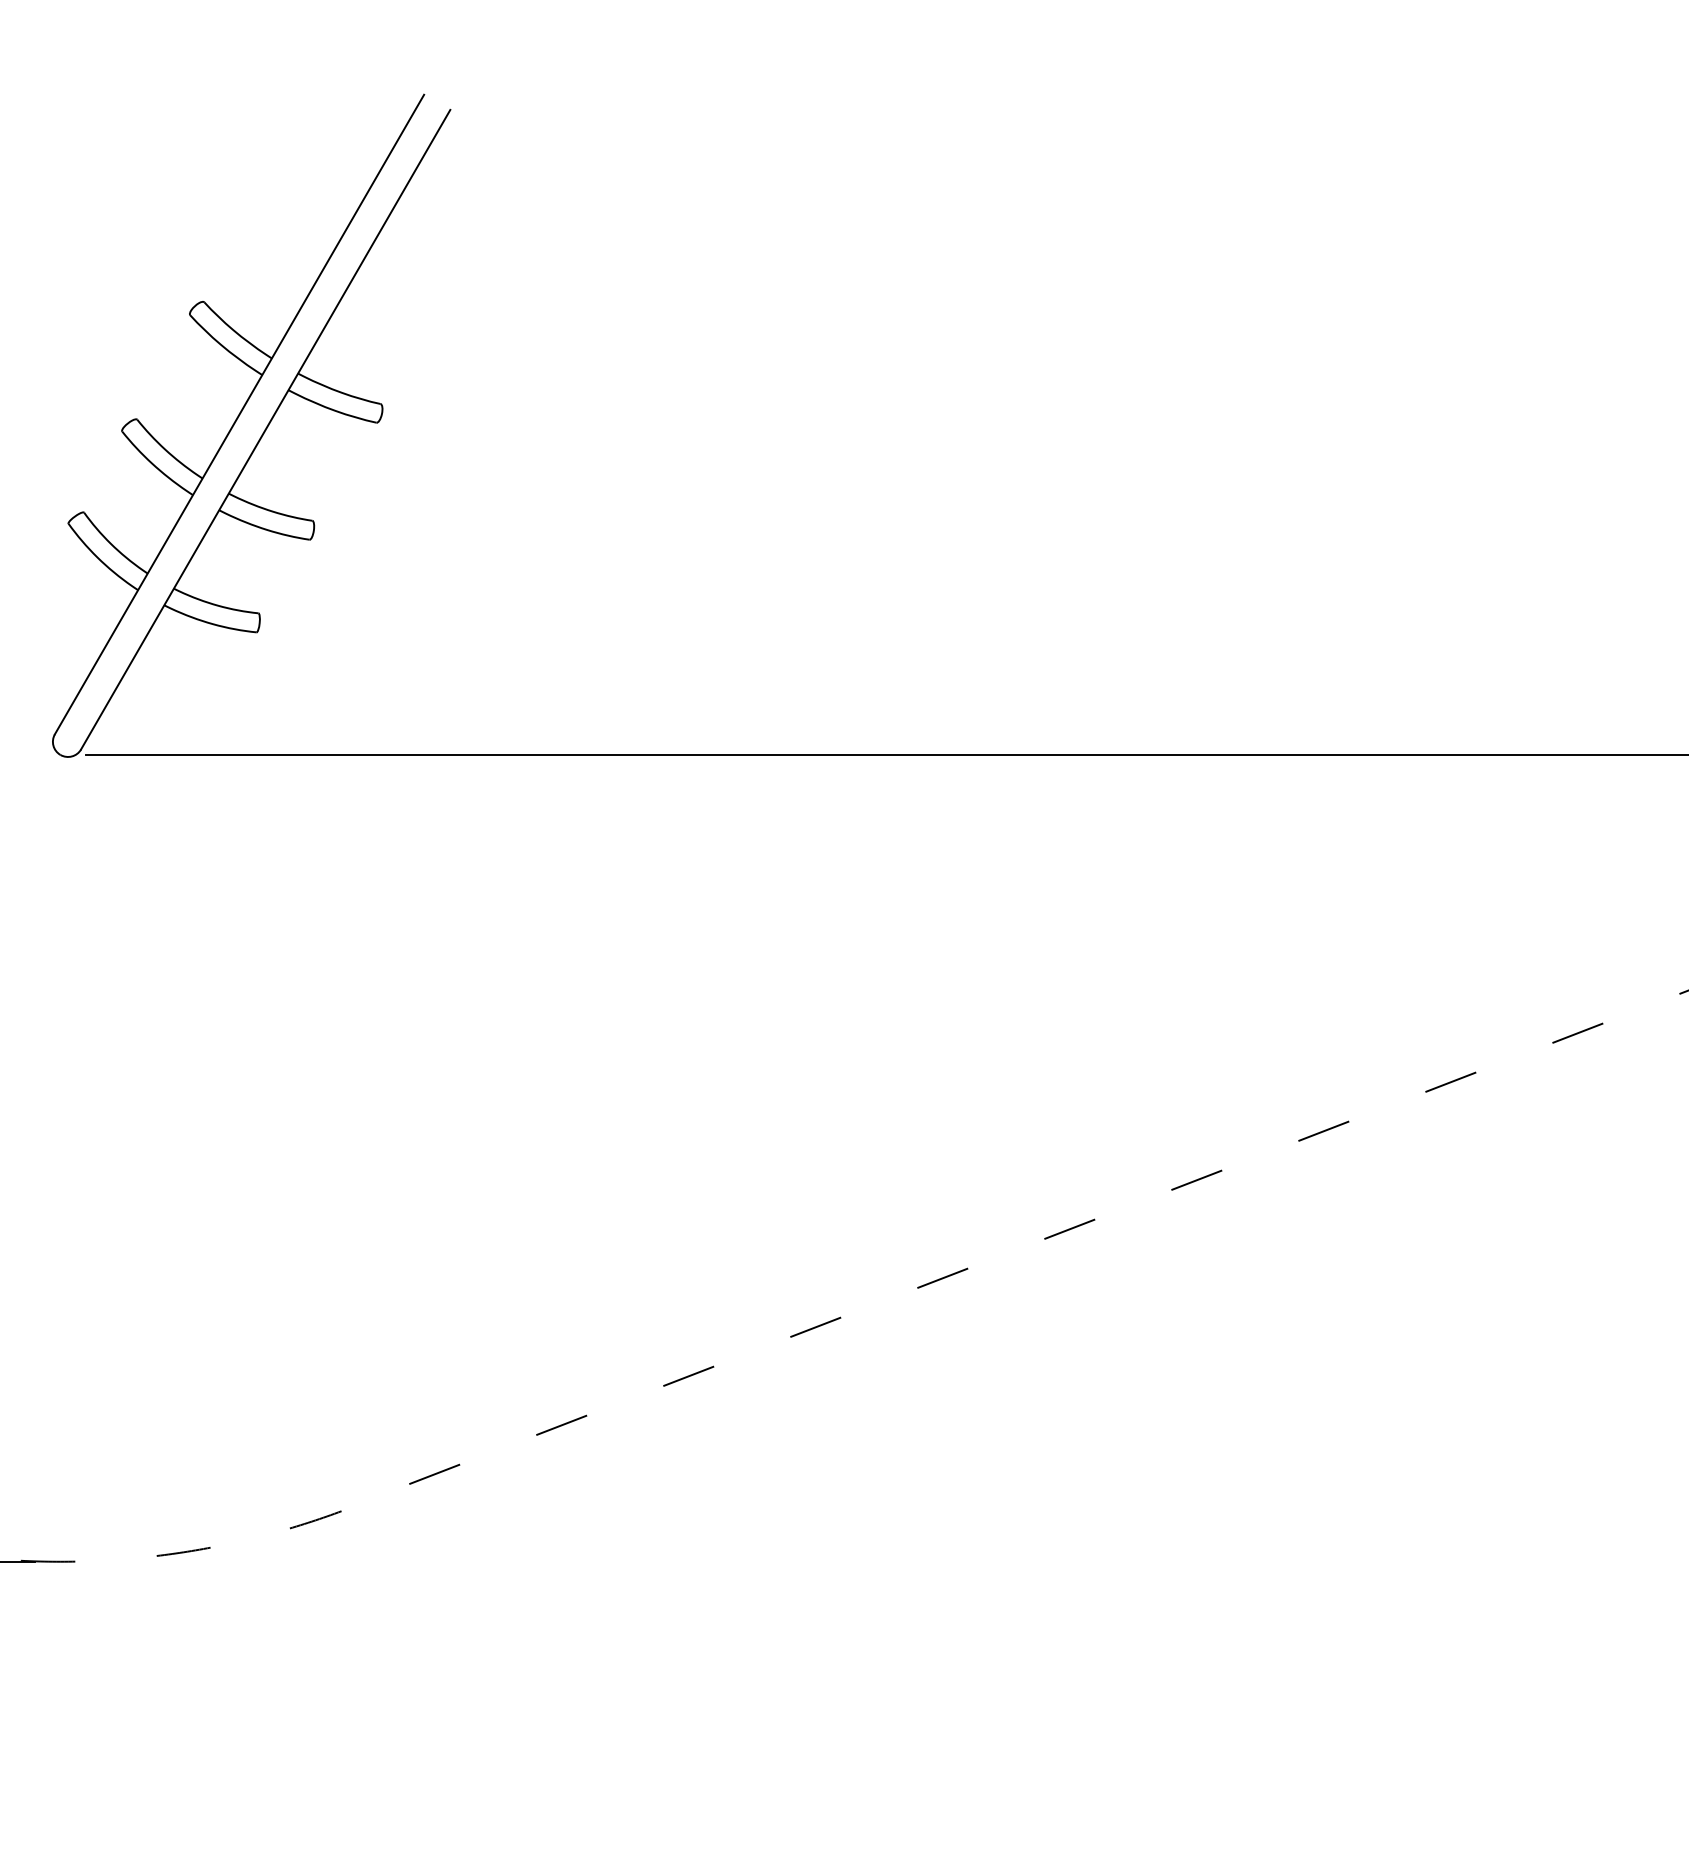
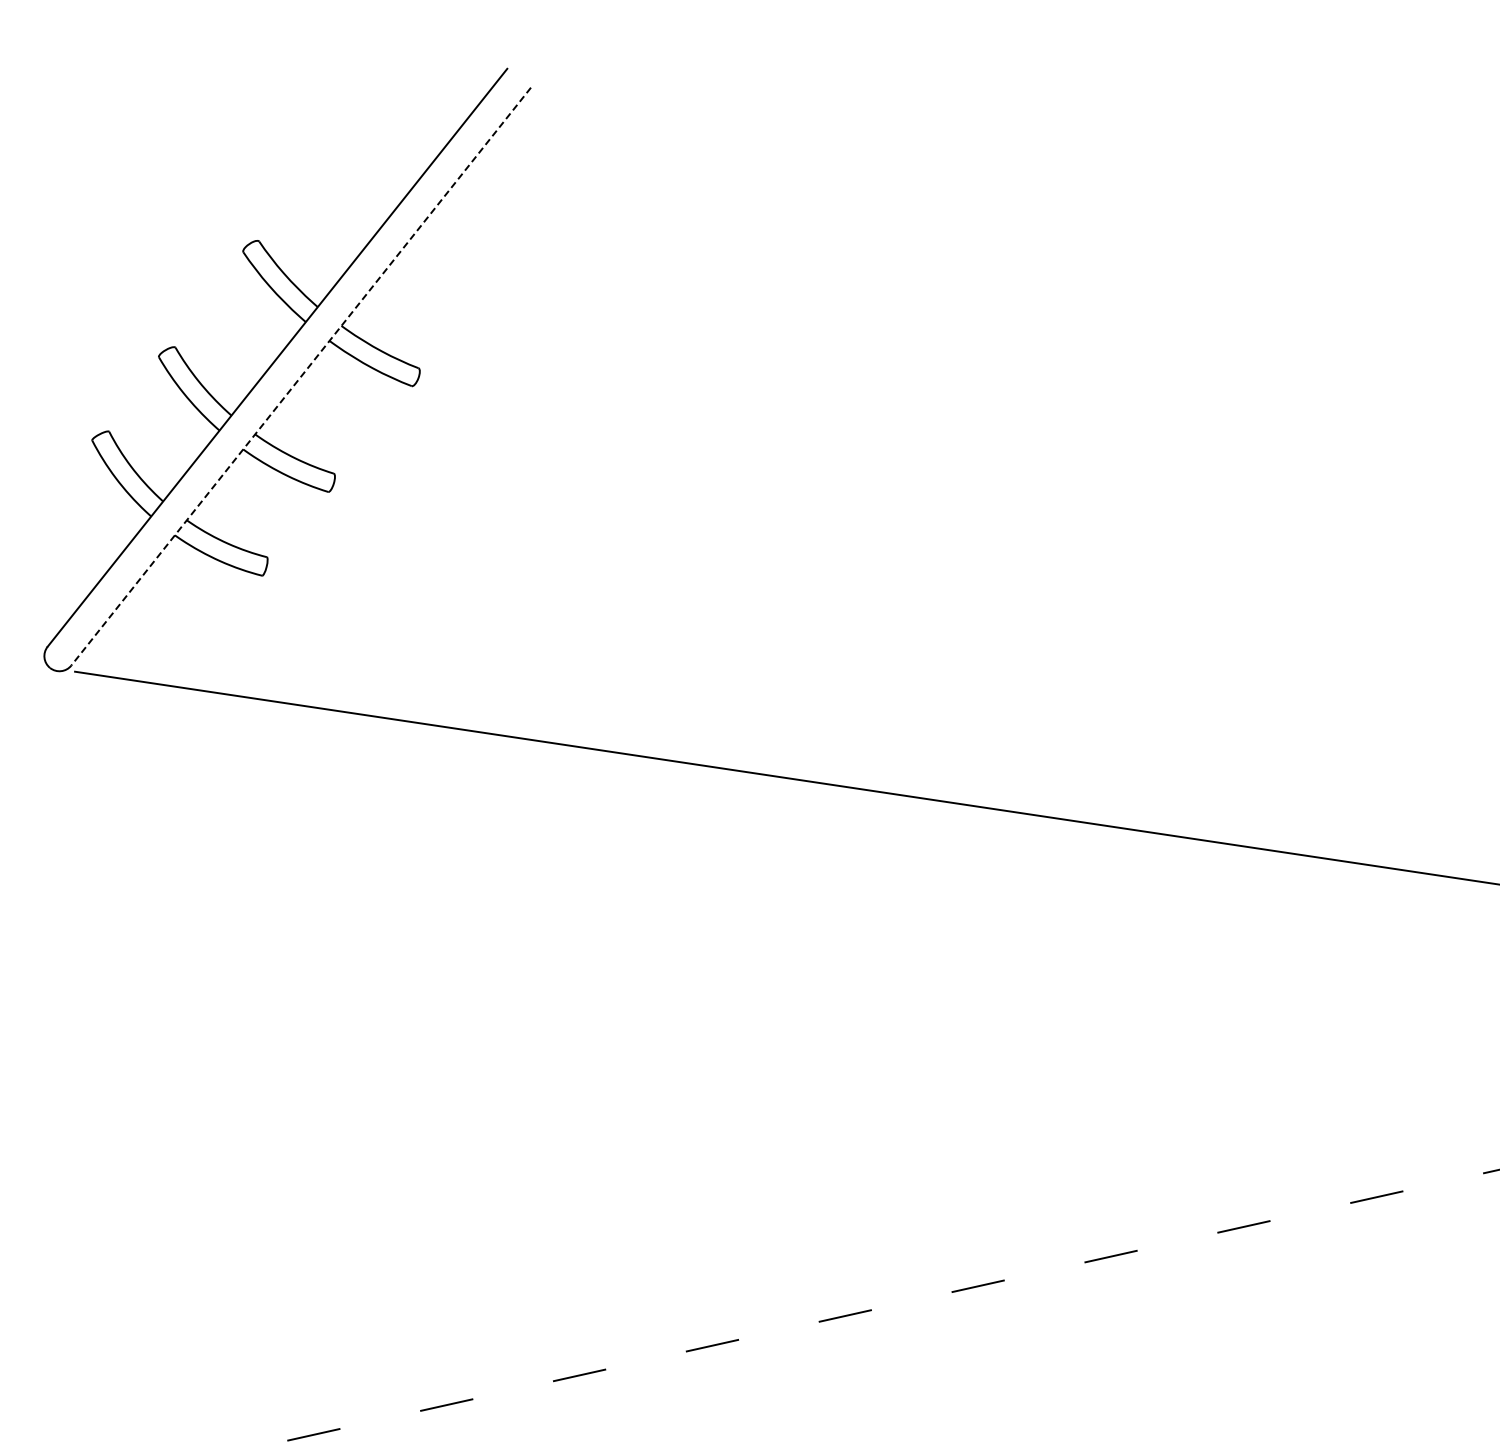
line: (265, 430) -> (300, 377), solid -> dashed

